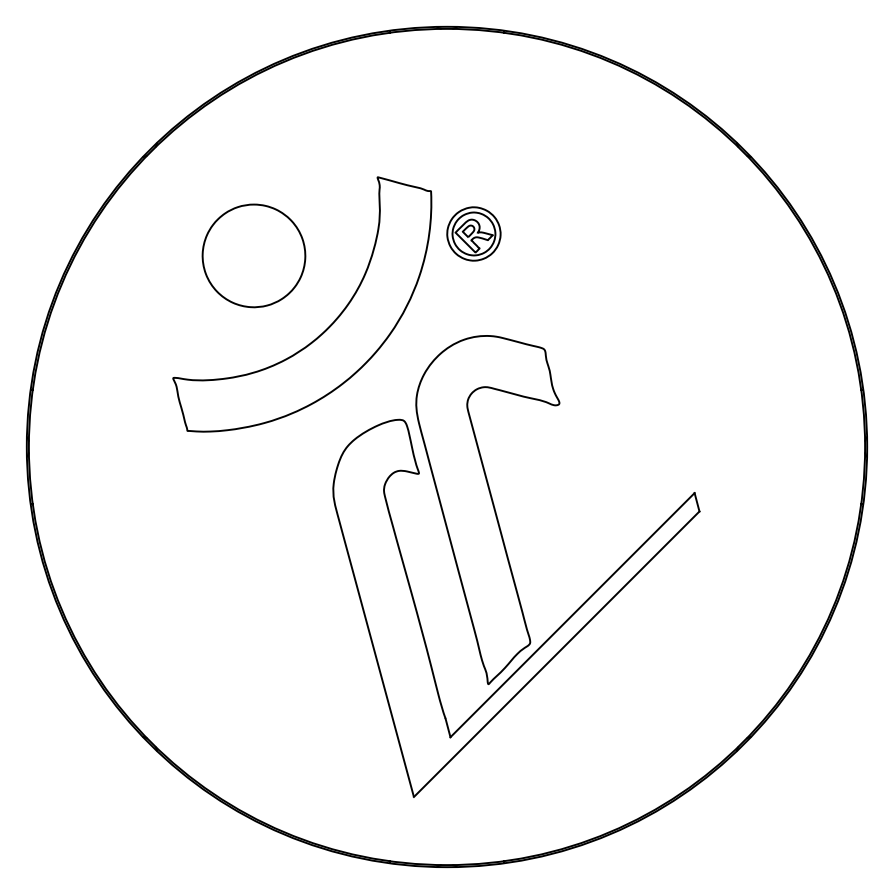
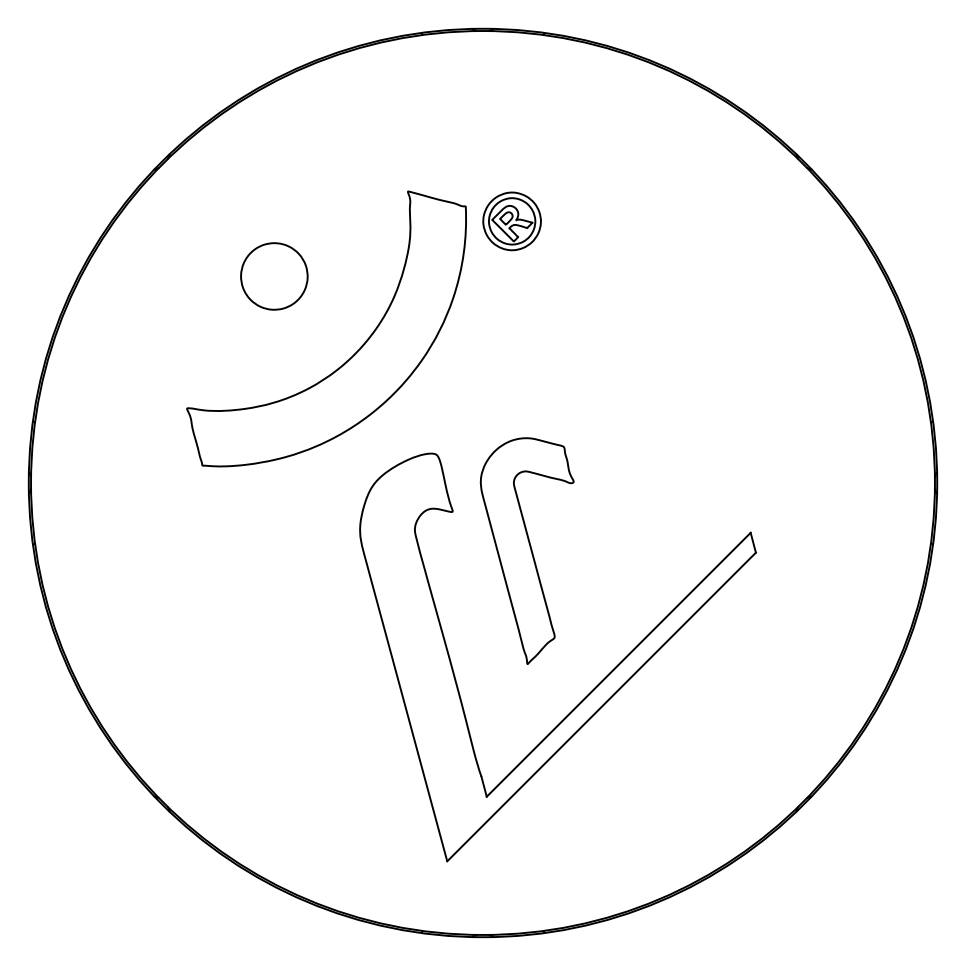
part: (473, 233) -> (511, 220), moved
part: (253, 255) -> (273, 275), size x0.6
part: (487, 509) -> (526, 550), size x0.6

